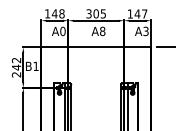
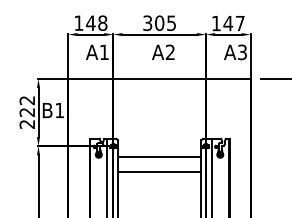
text: (62, 31) -> (103, 52), A0 -> A1
text: (102, 31) -> (170, 52), A8 -> A2
text: (16, 67) -> (27, 112), 242 -> 222
line: (96, 94) -> (160, 157), added
line: (96, 103) -> (160, 172), added

